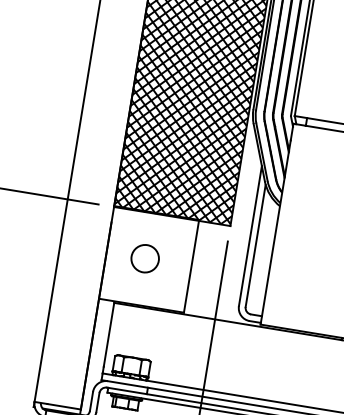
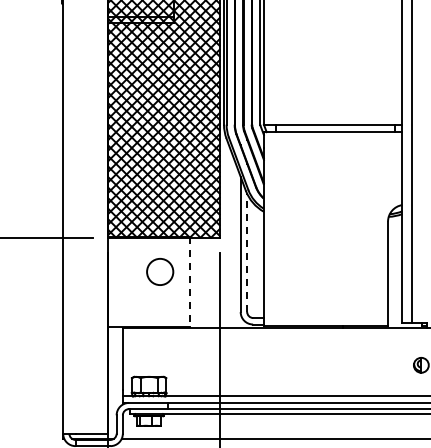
line: (256, 245) -> (247, 252), solid -> dashed
circle: (145, 258) -> (160, 271), moved
line: (191, 265) -> (189, 281), solid -> dashed

